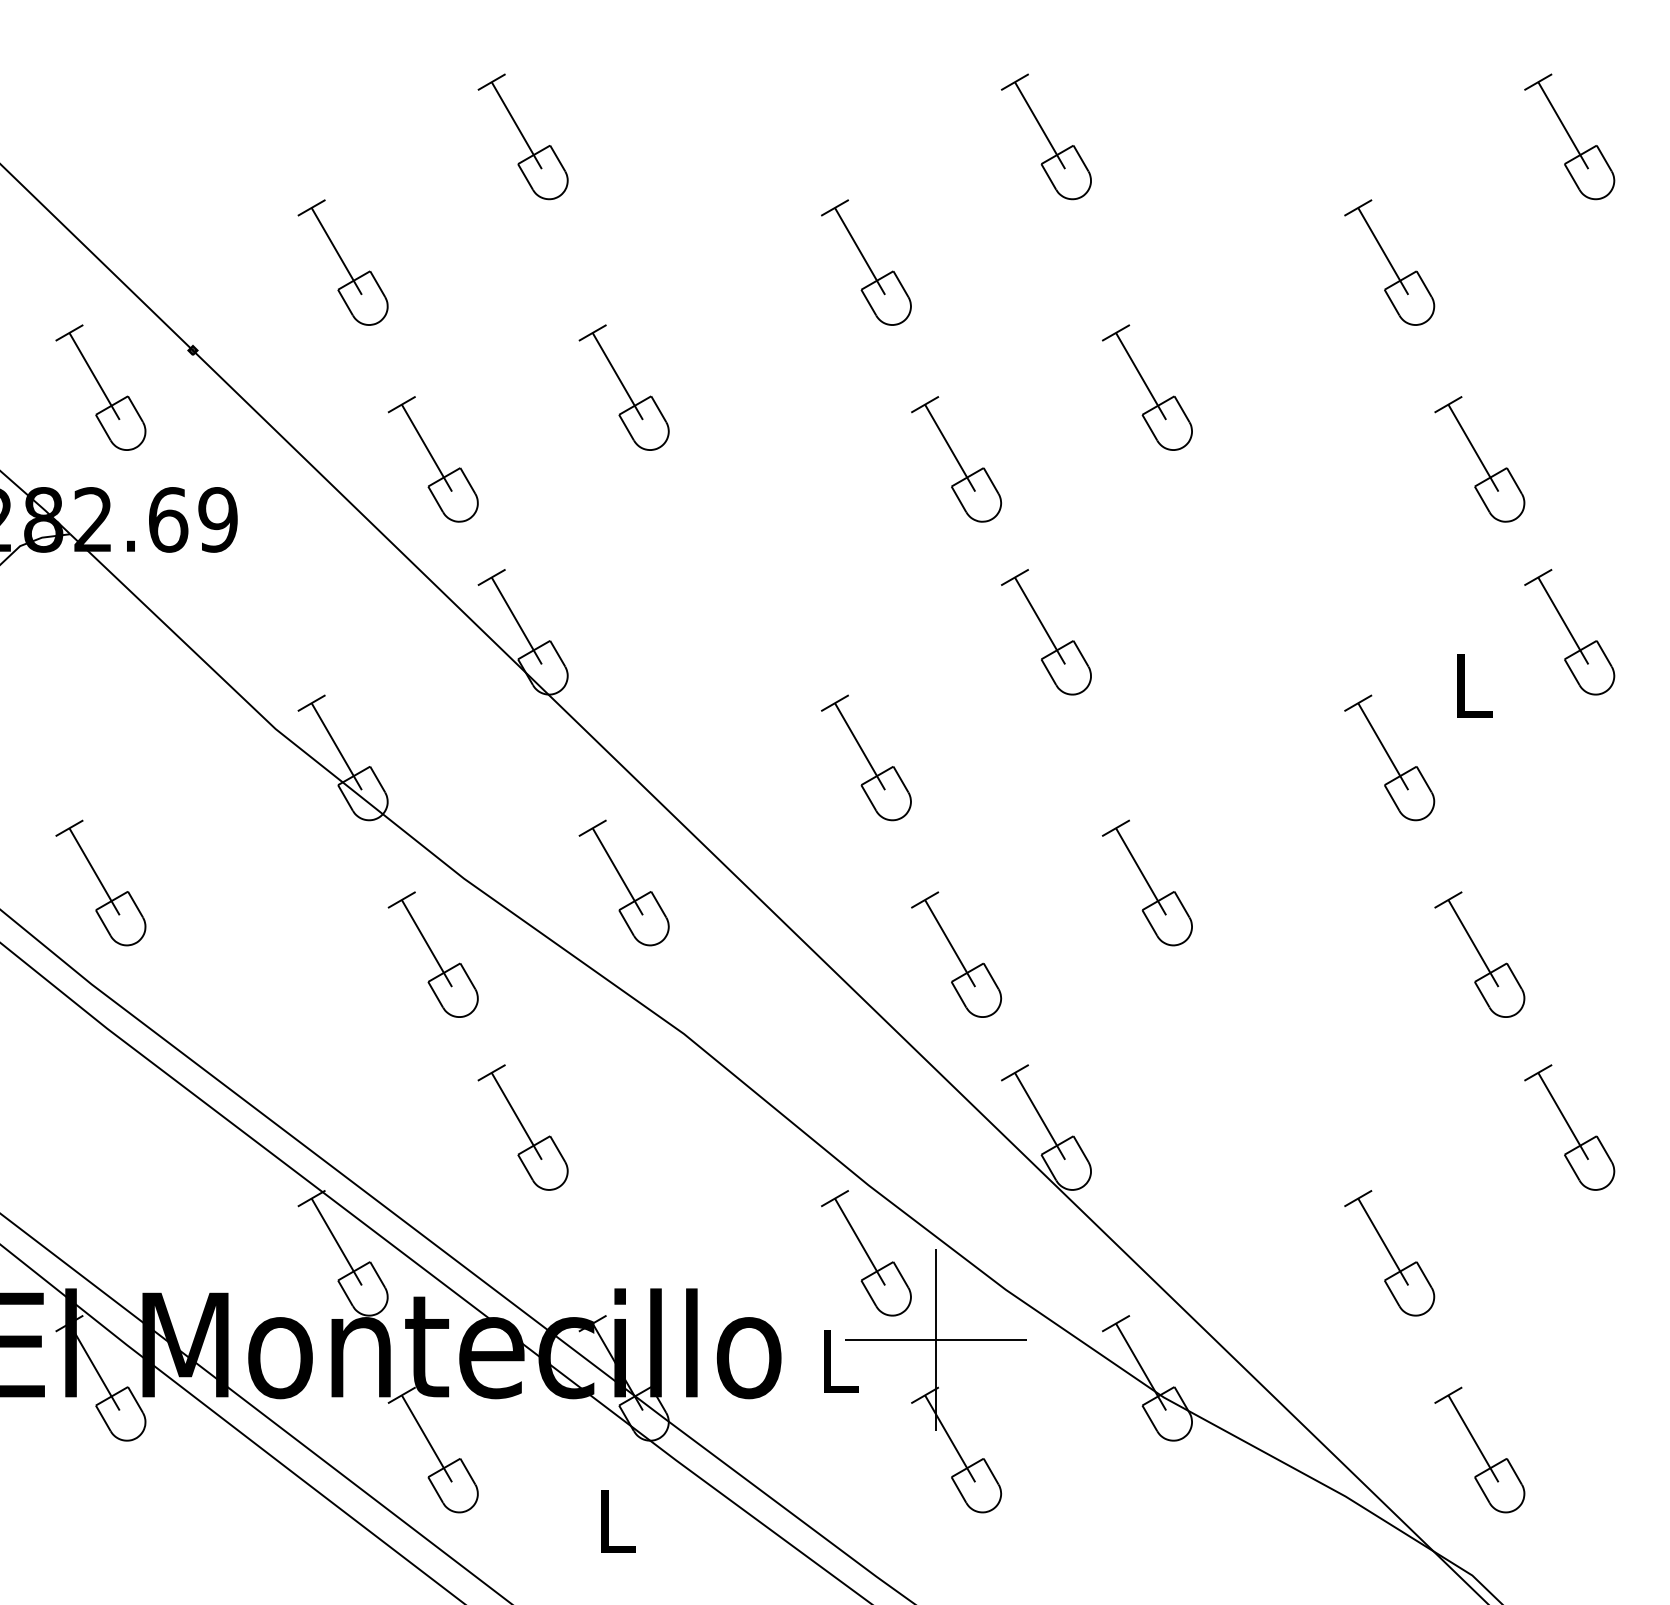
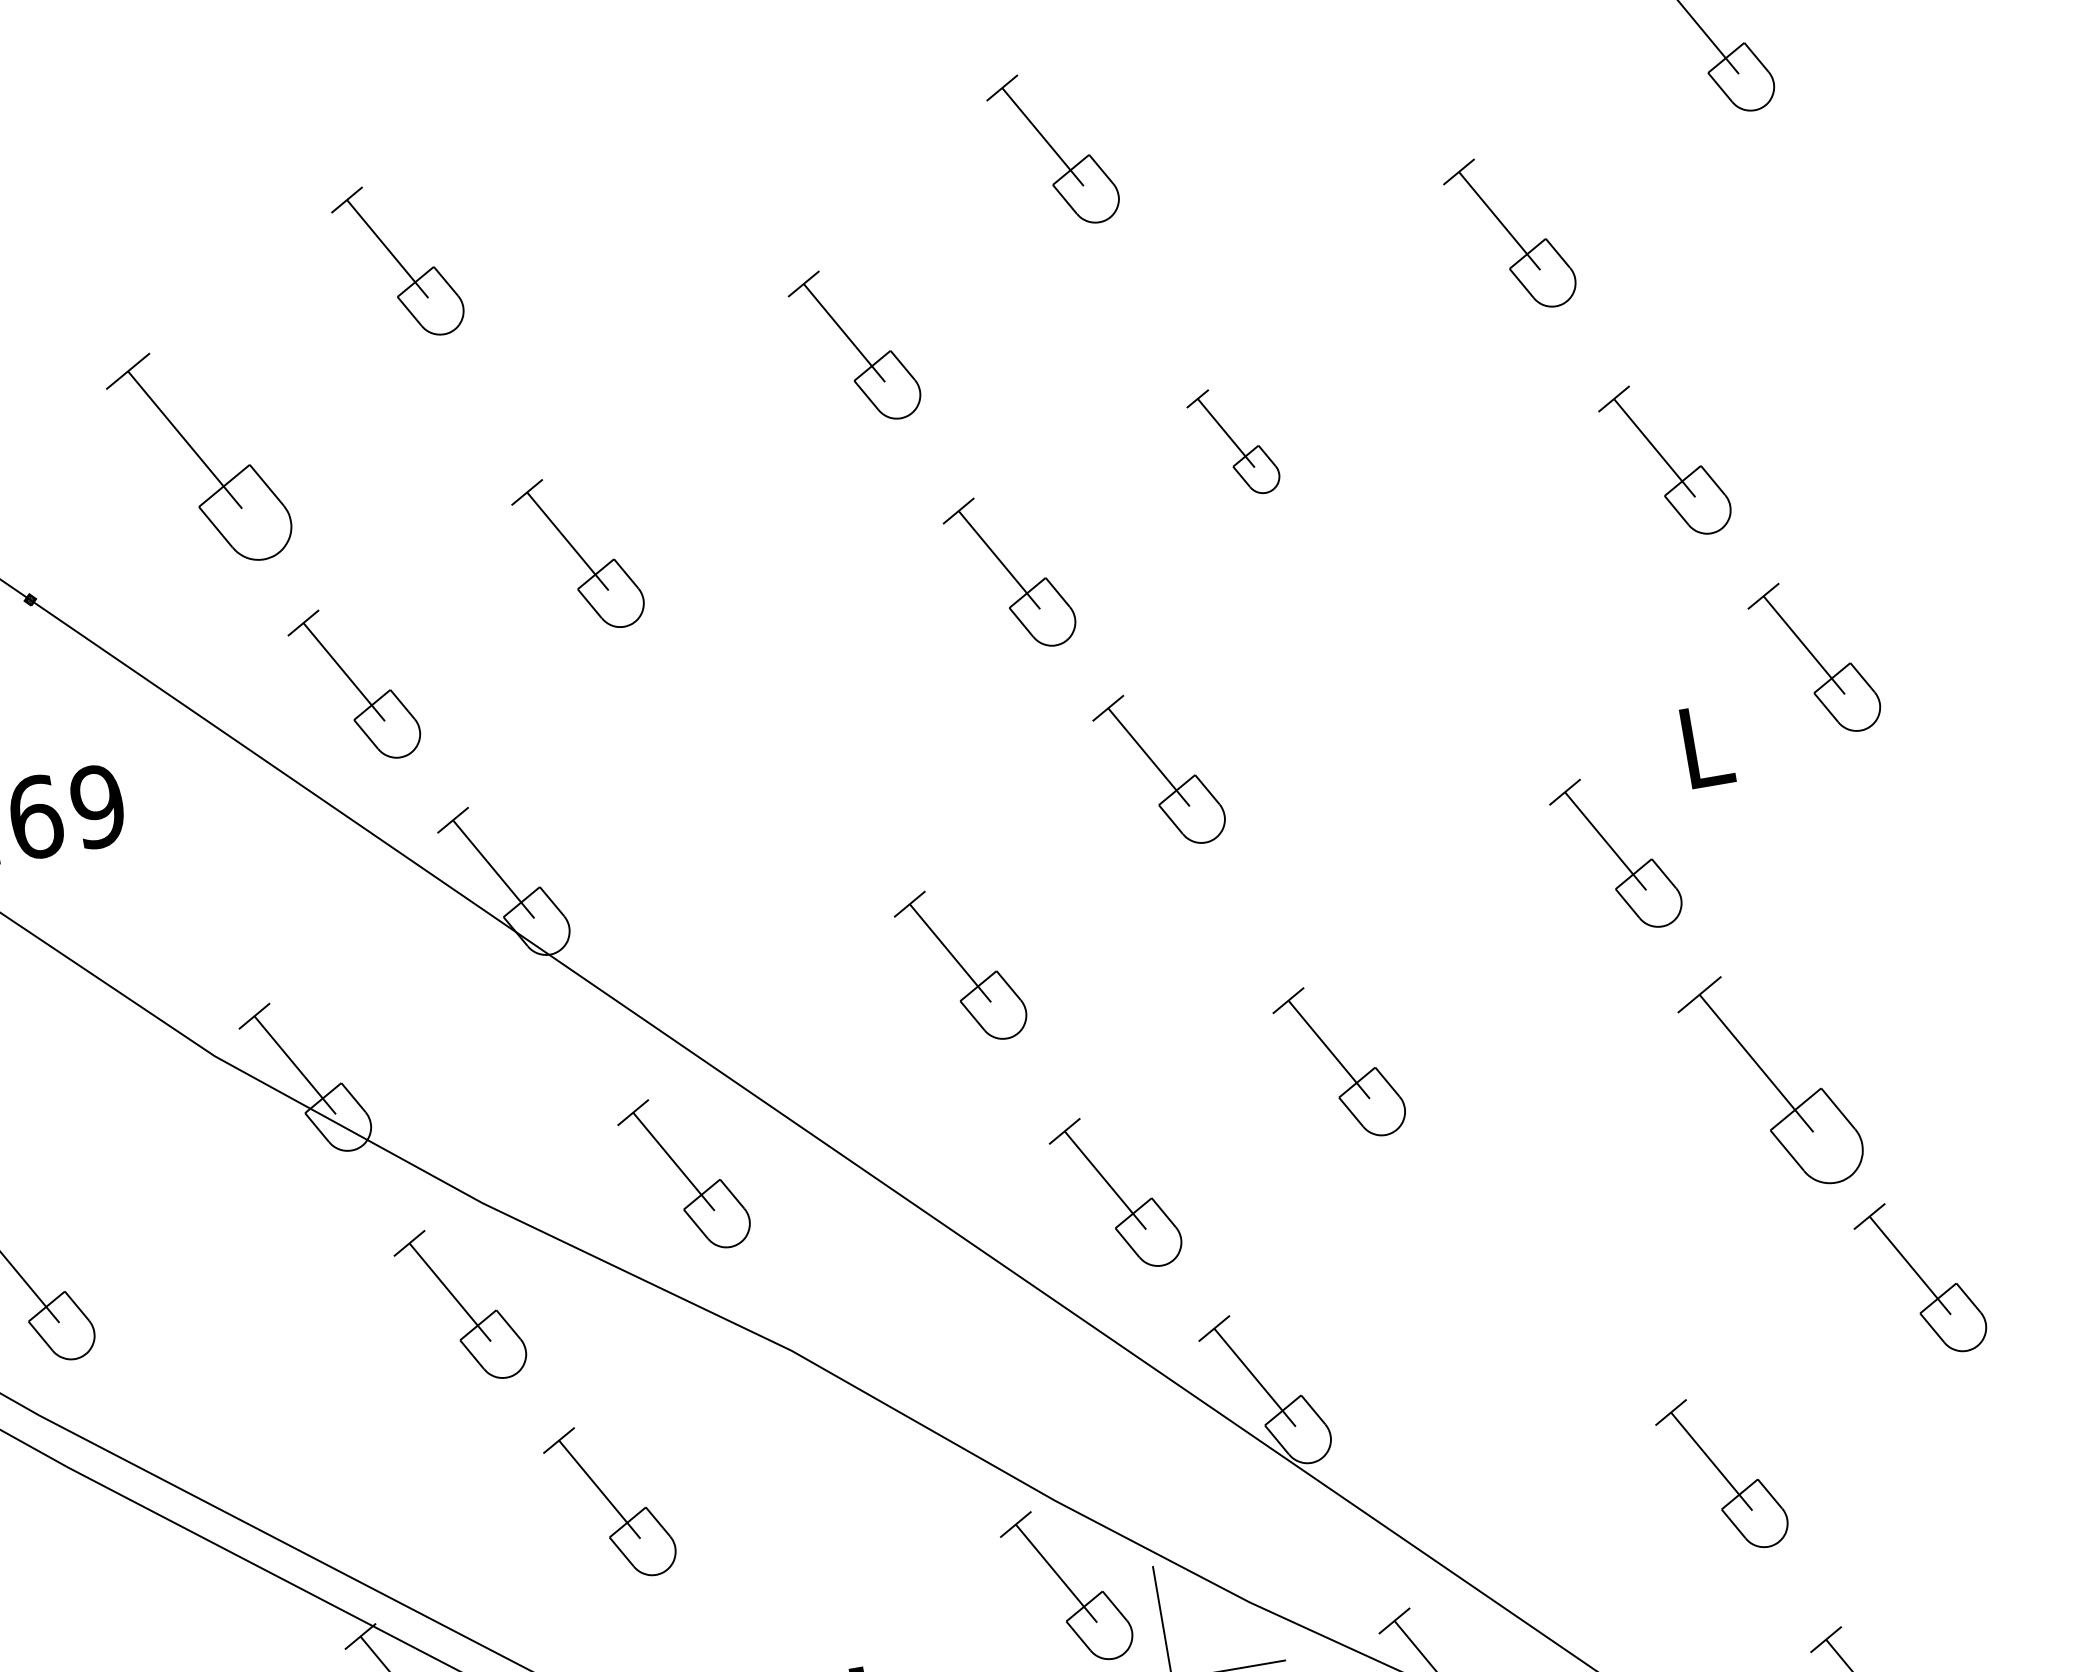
part: (342, 262) -> (198, 457), size x1.4
part: (1147, 387) -> (1233, 441), size x0.7
part: (1479, 954) -> (1770, 1080), size x1.4

